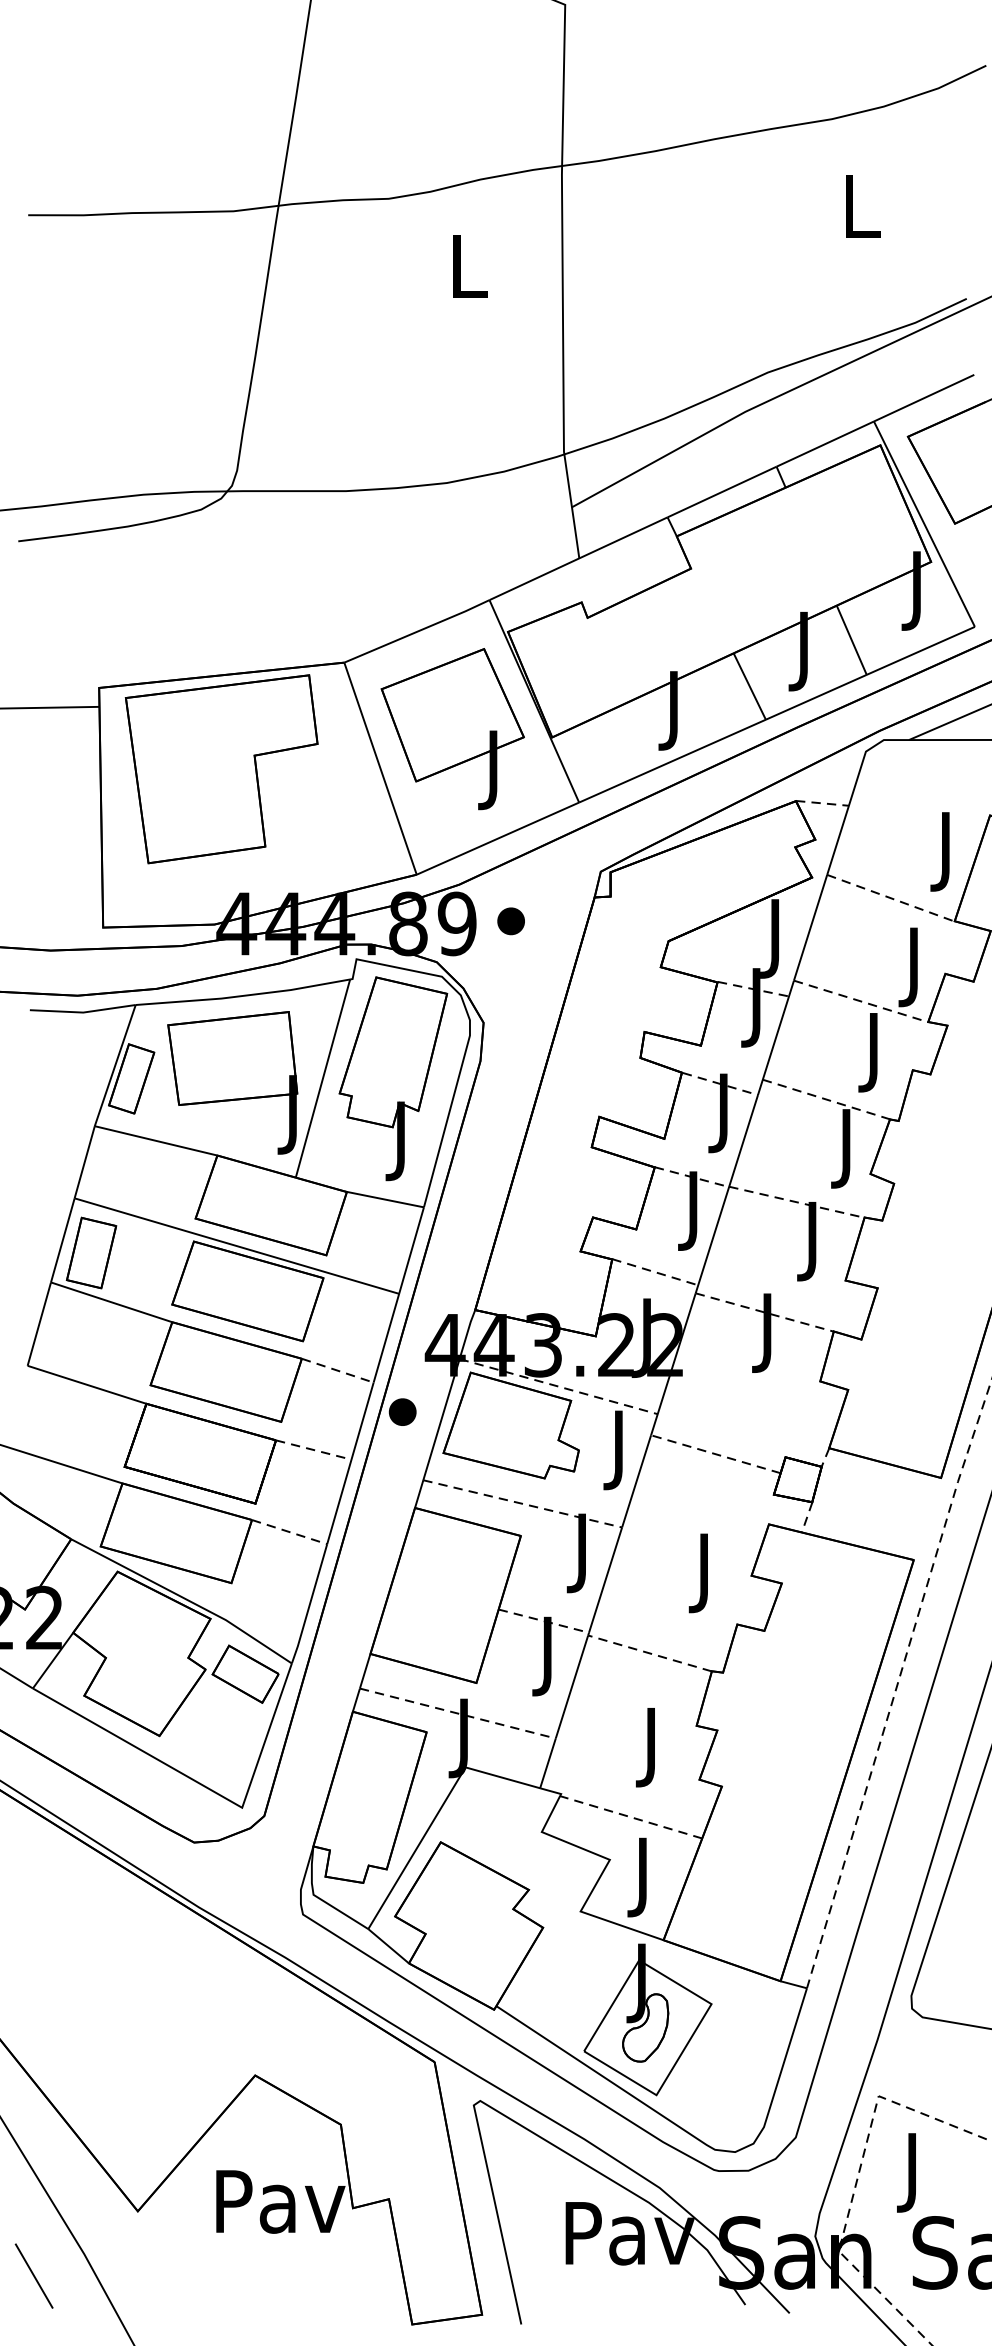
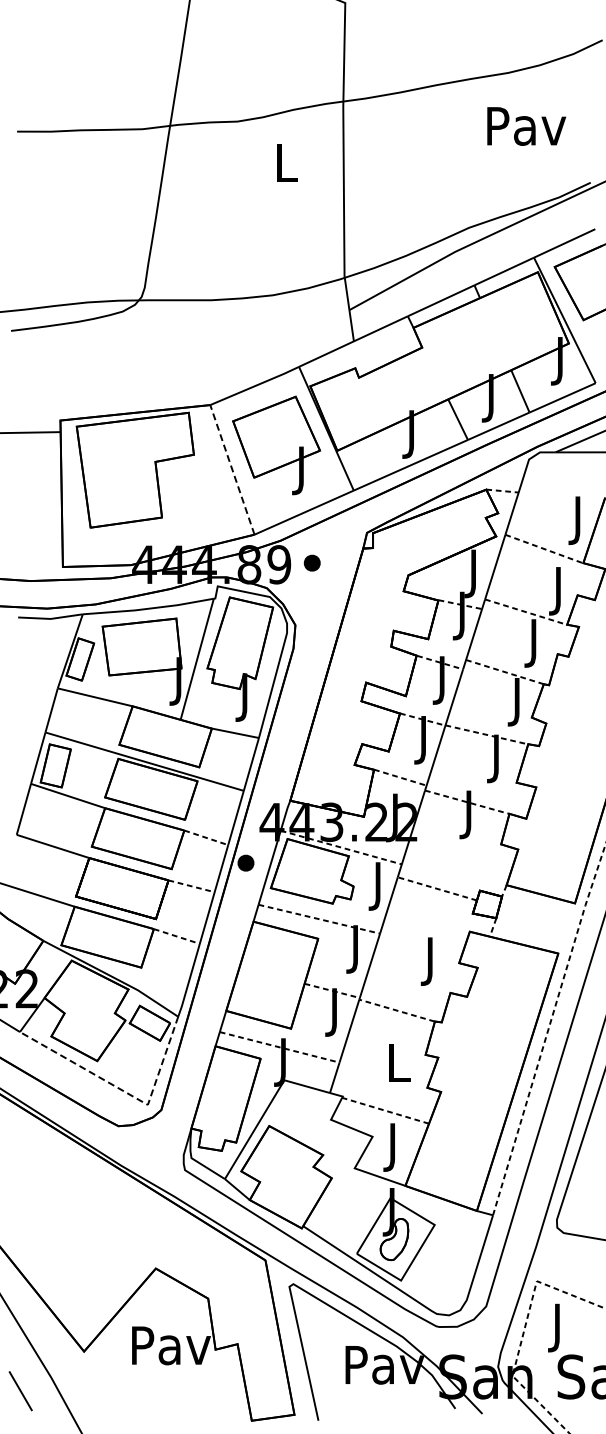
text: (861, 206) -> (526, 126), L -> Pav
line: (380, 768) -> (232, 469), solid -> dashed
text: (653, 1748) -> (399, 1068), J -> L
line: (203, 1785) -> (124, 1091), solid -> dashed

